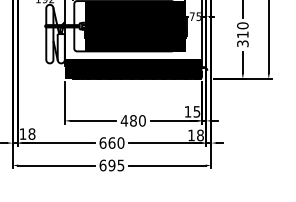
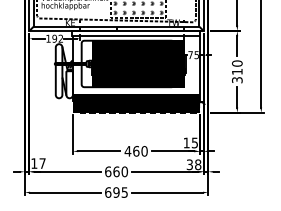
text: (133, 121) -> (136, 151), 480 -> 460
text: (31, 134) -> (42, 163), 18 -> 17
text: (191, 135) -> (189, 164), 18 -> 38

